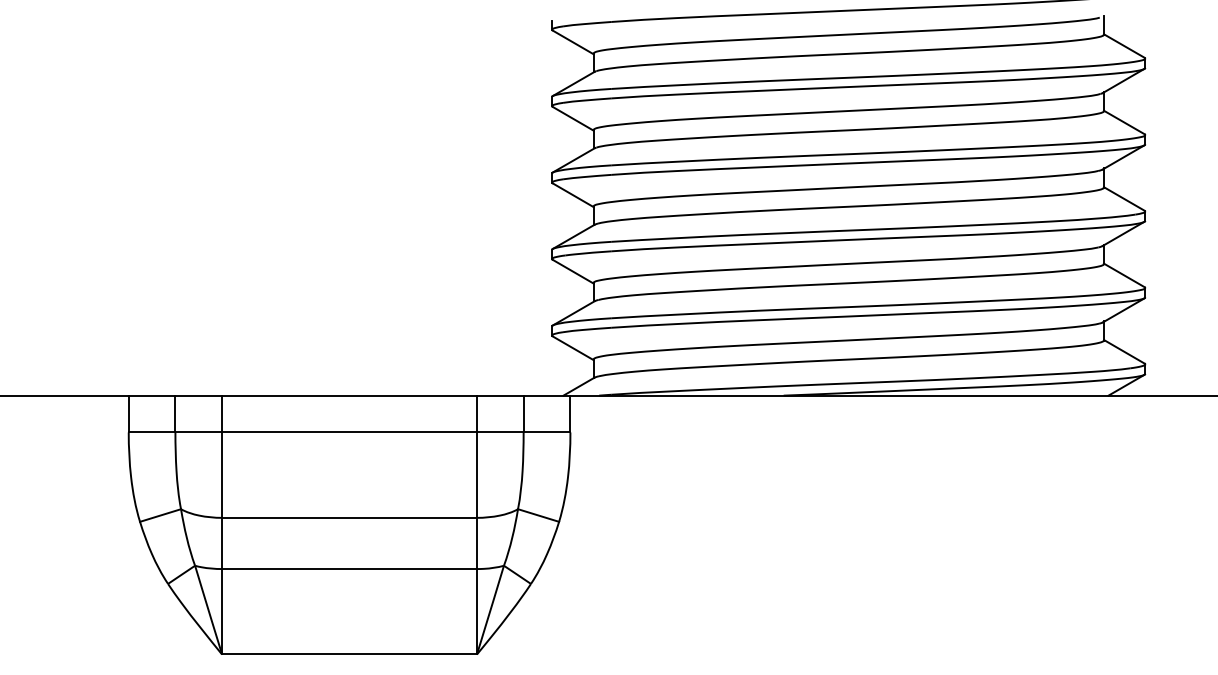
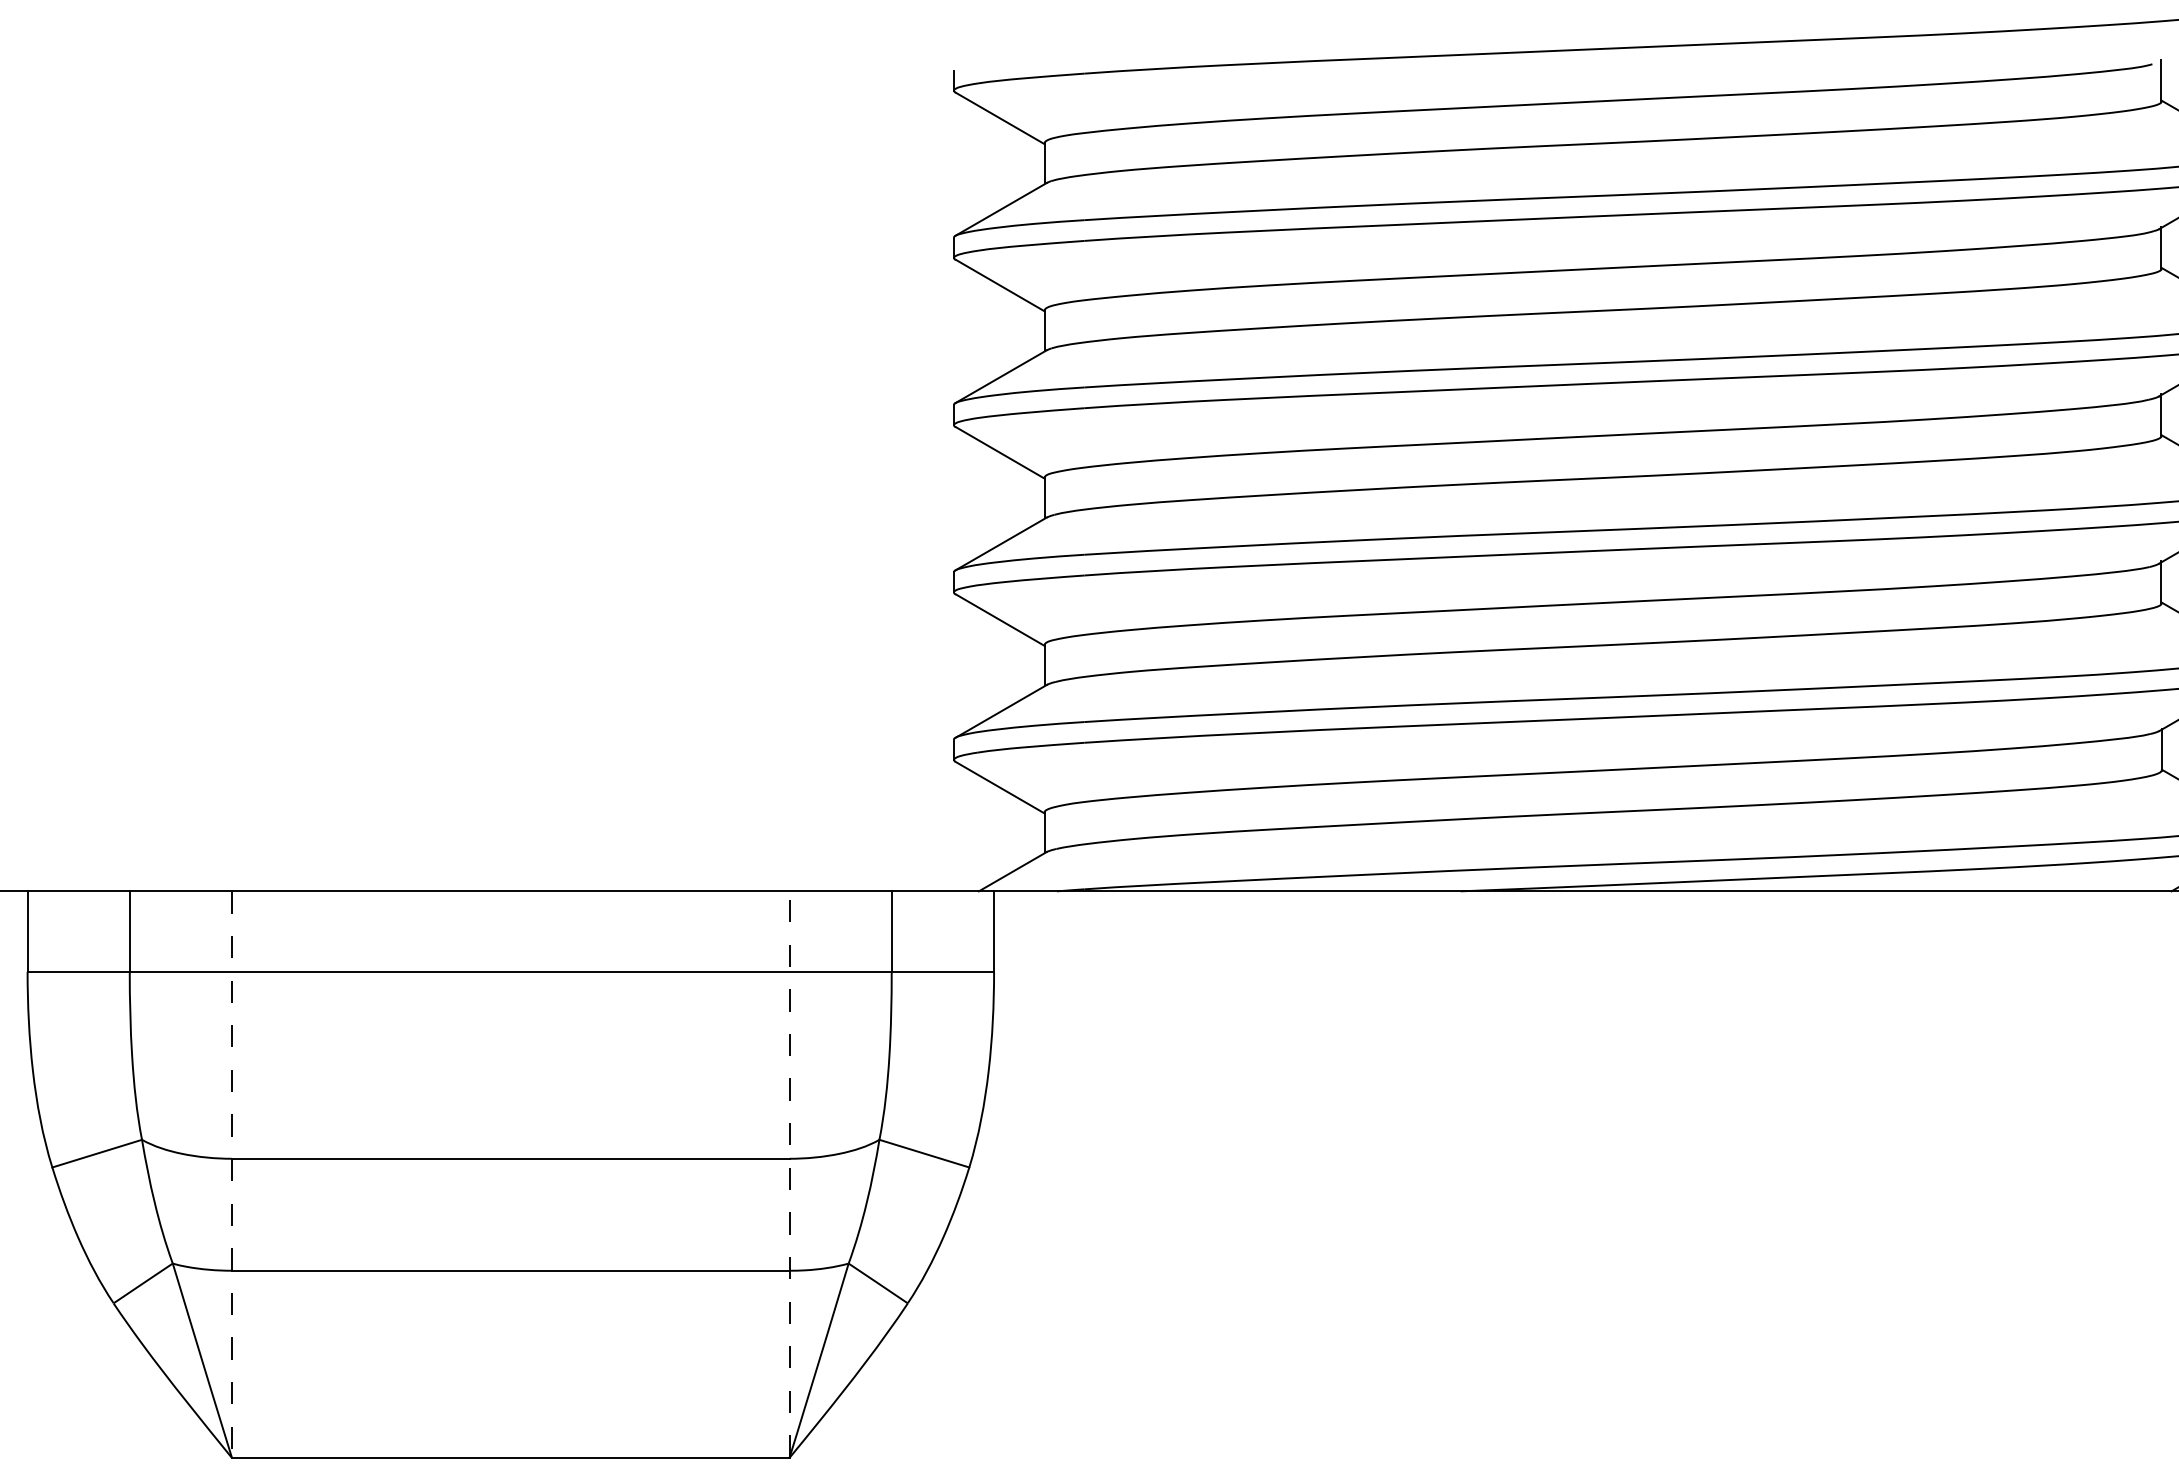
line: (476, 524) -> (788, 1173), solid -> dashed
line: (222, 525) -> (232, 1175), solid -> dashed

